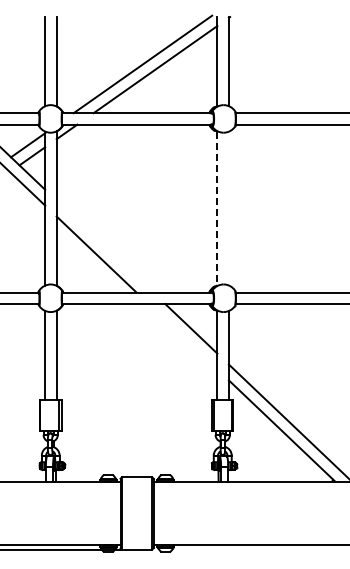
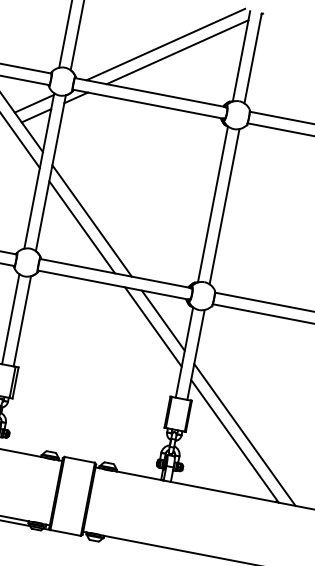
line: (217, 208) -> (213, 204), dashed -> solid
line: (228, 208) -> (224, 206), added
line: (104, 246) -> (91, 220), added
line: (182, 336) -> (152, 326), added

